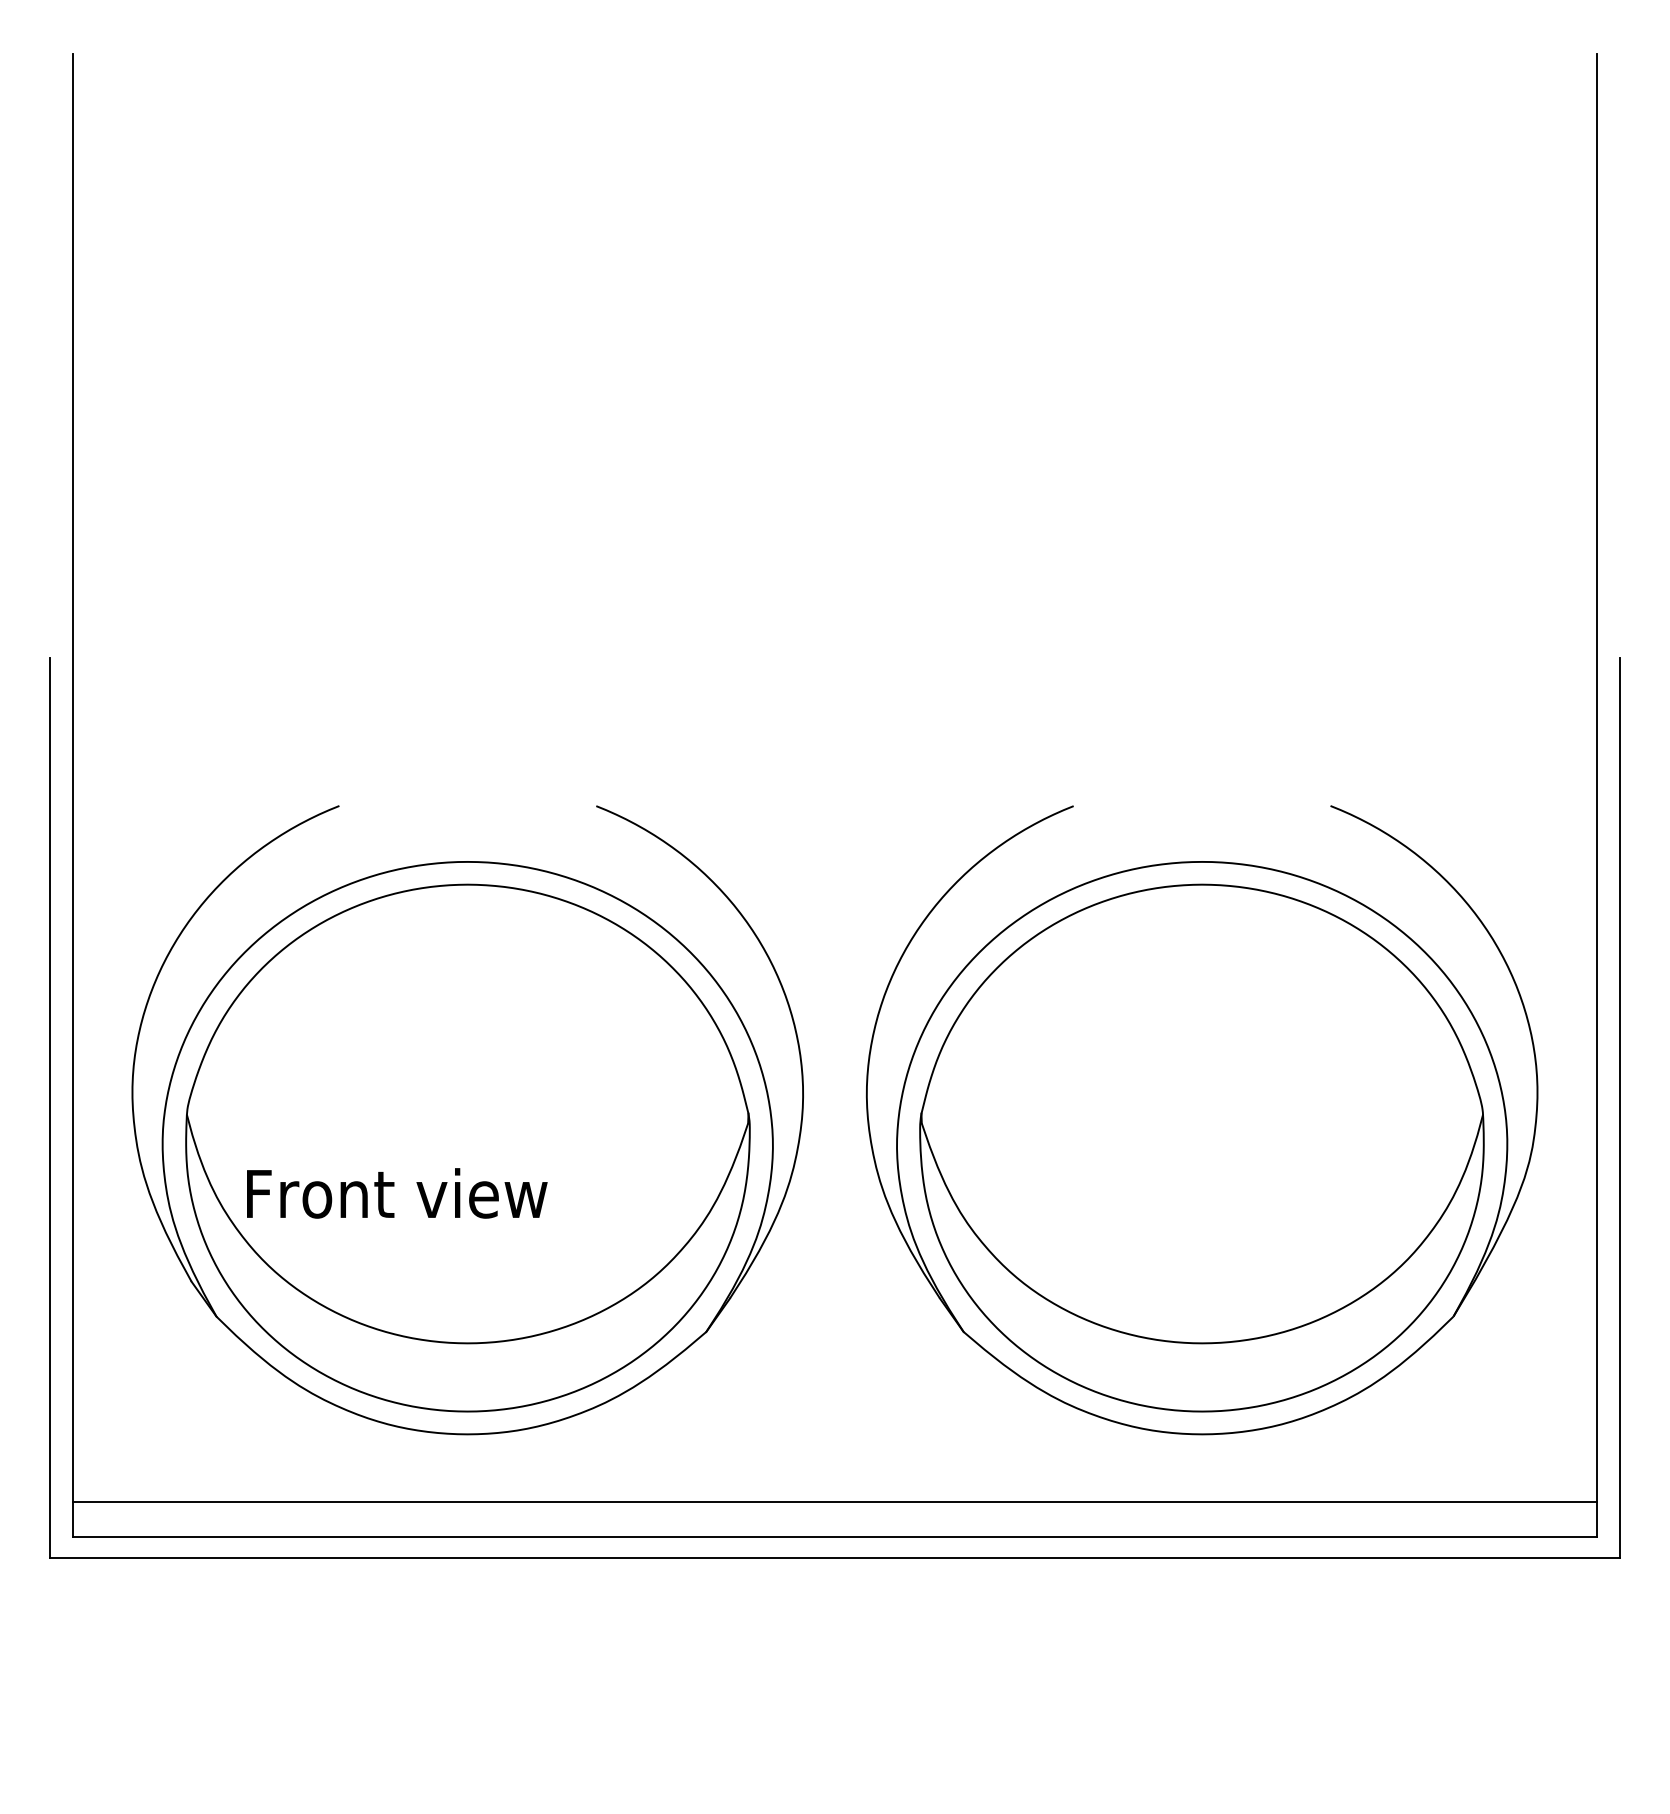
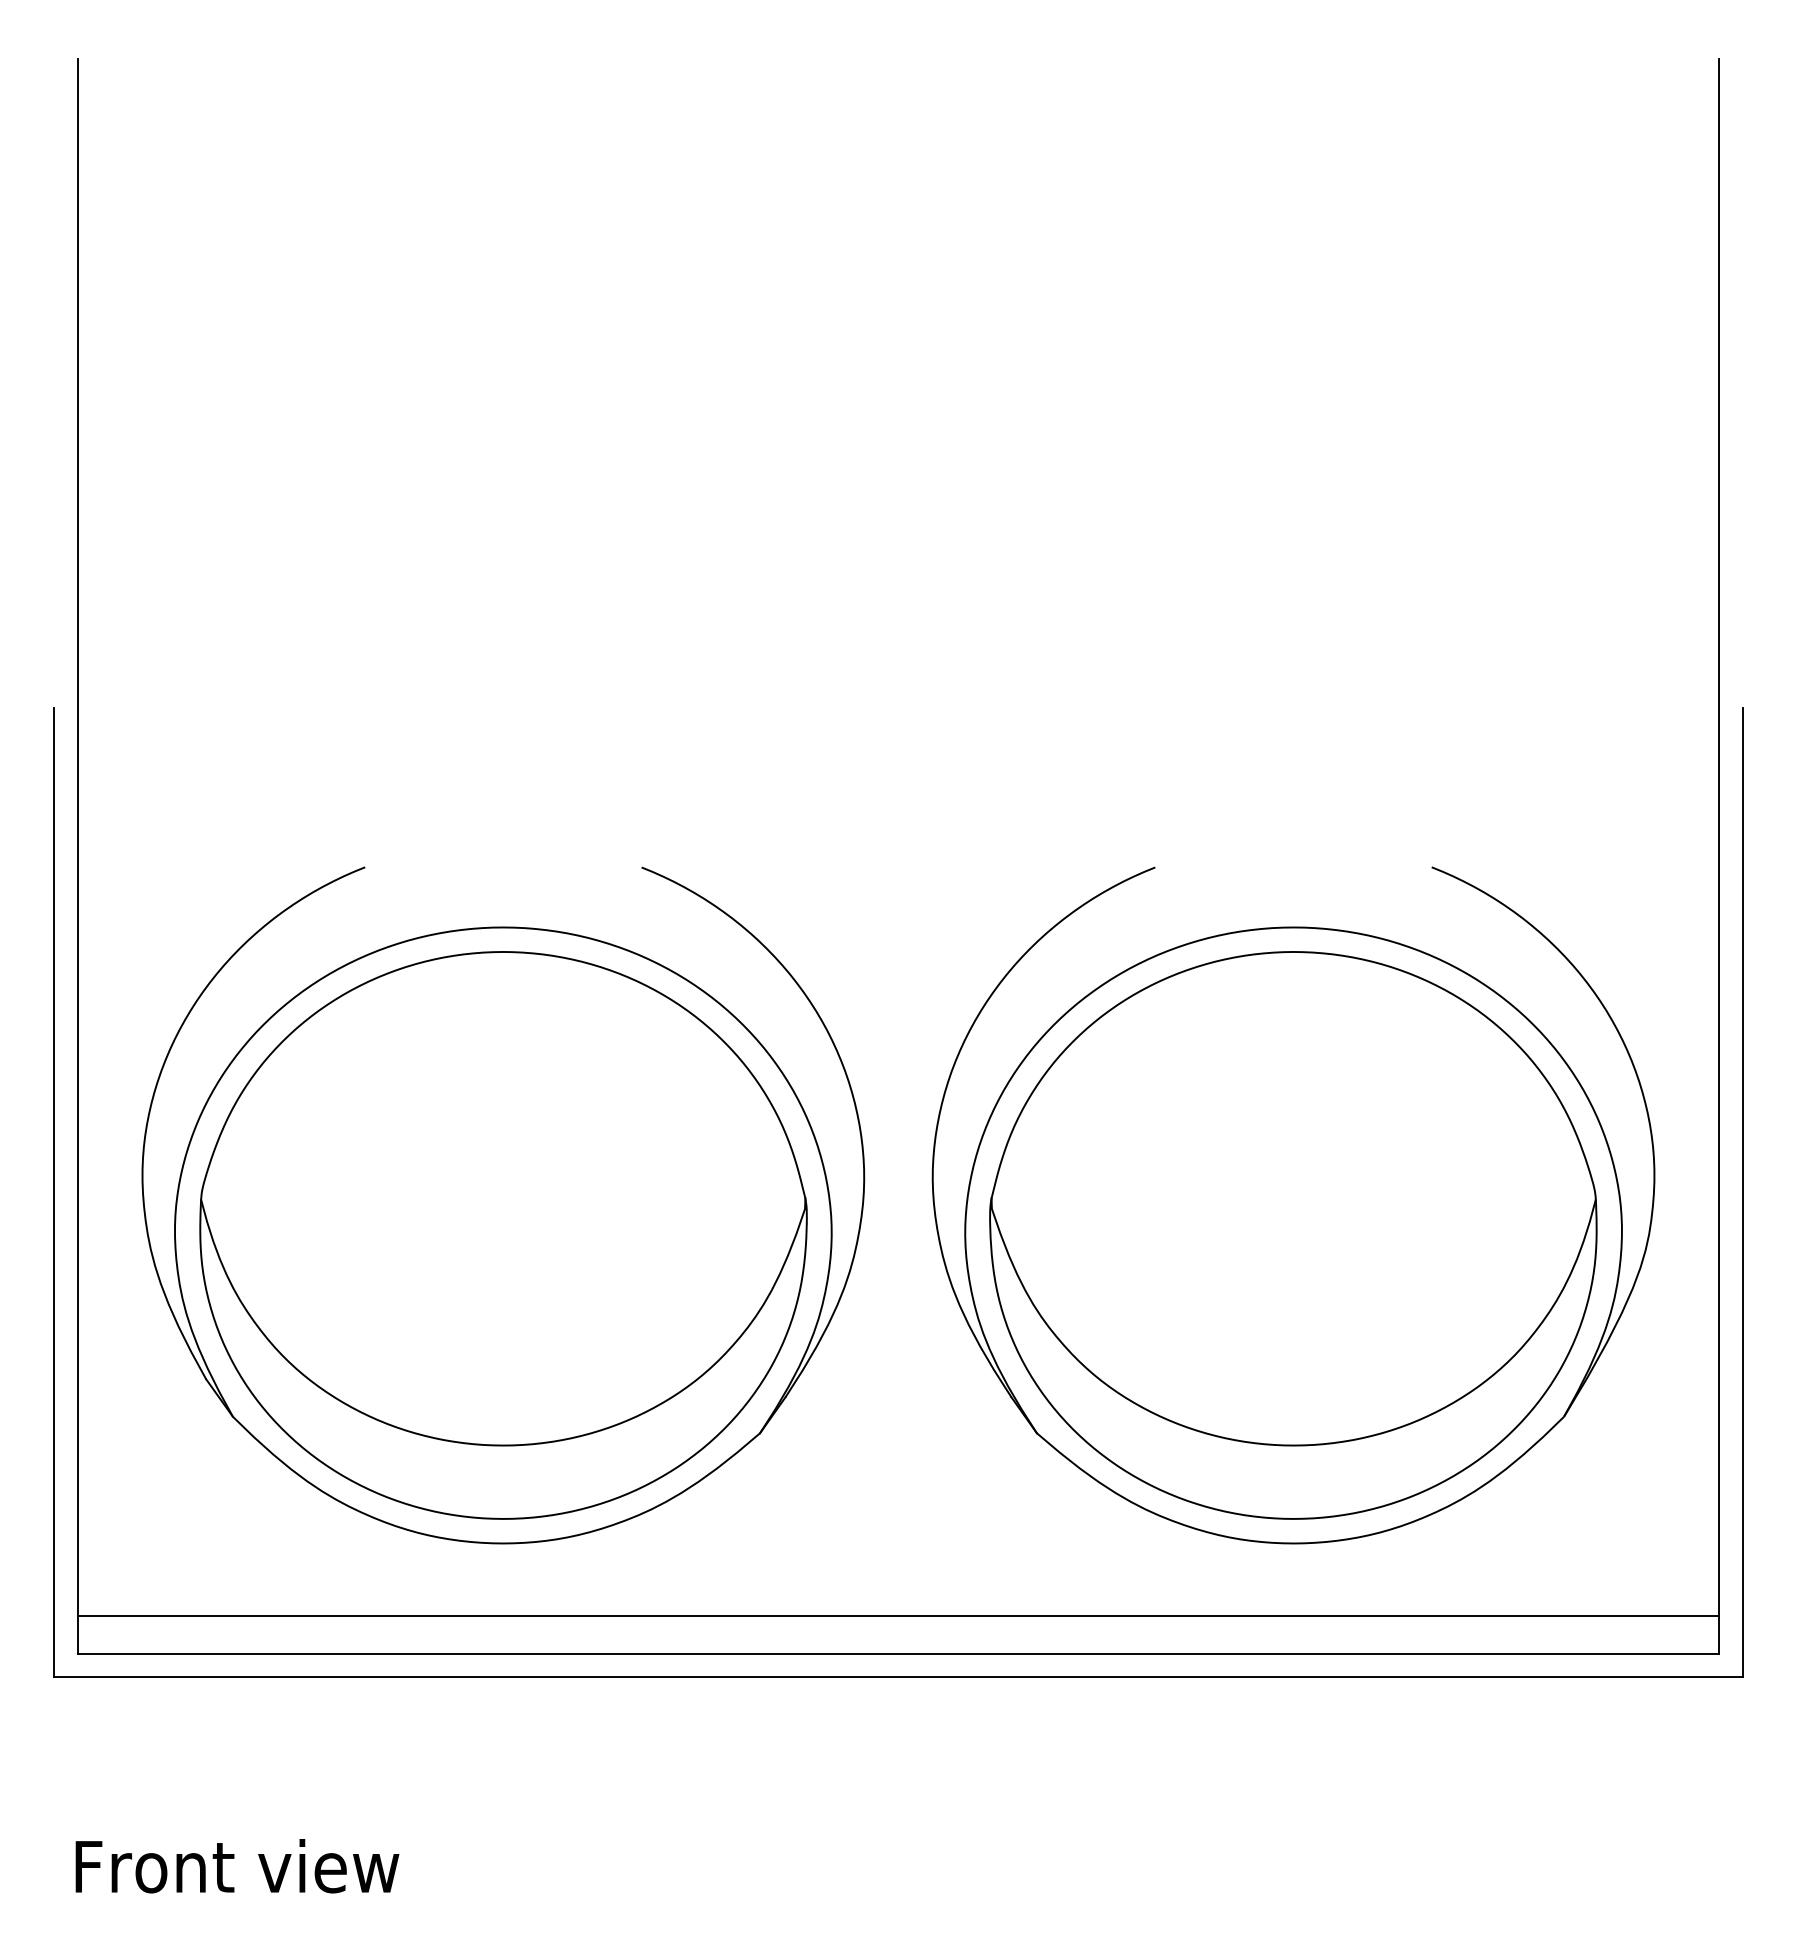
text: (397, 1193) -> (237, 1866), moved

